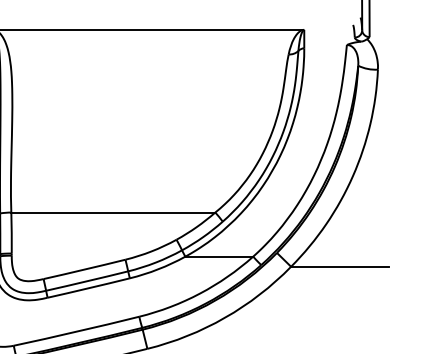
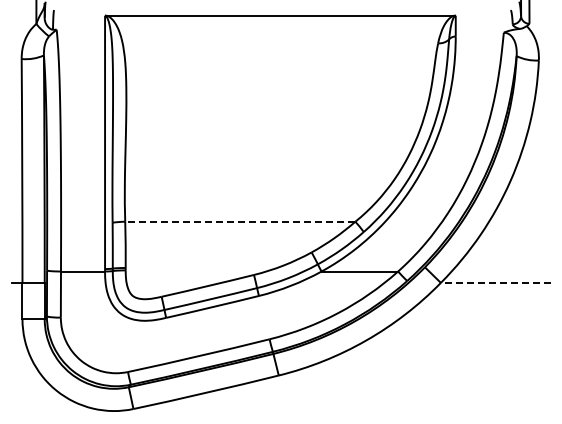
line: (112, 212) -> (239, 221), solid -> dashed
line: (339, 266) -> (495, 282), solid -> dashed

